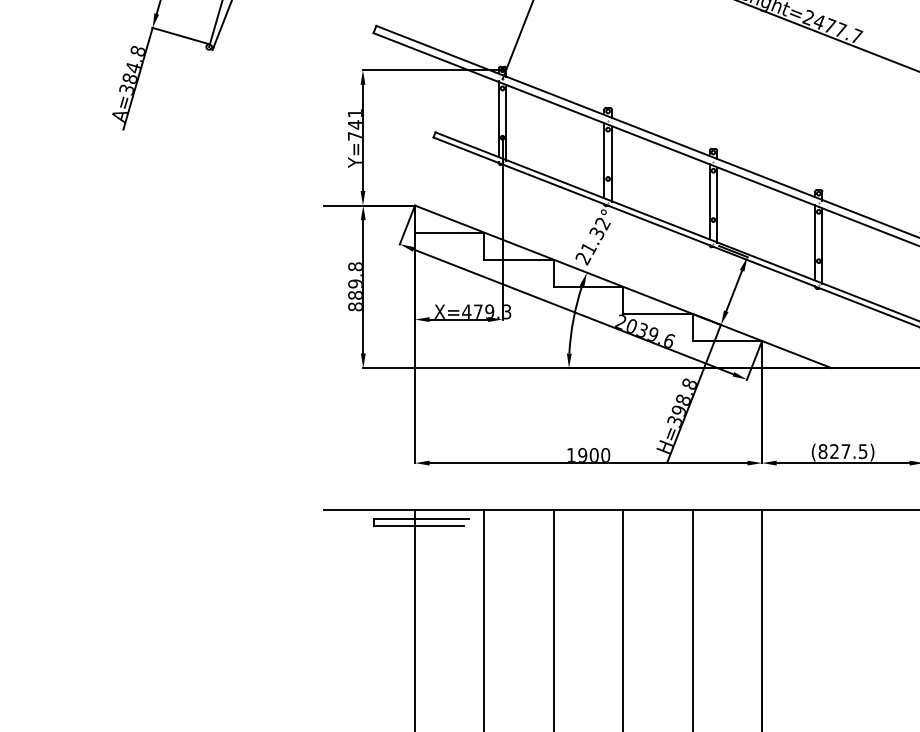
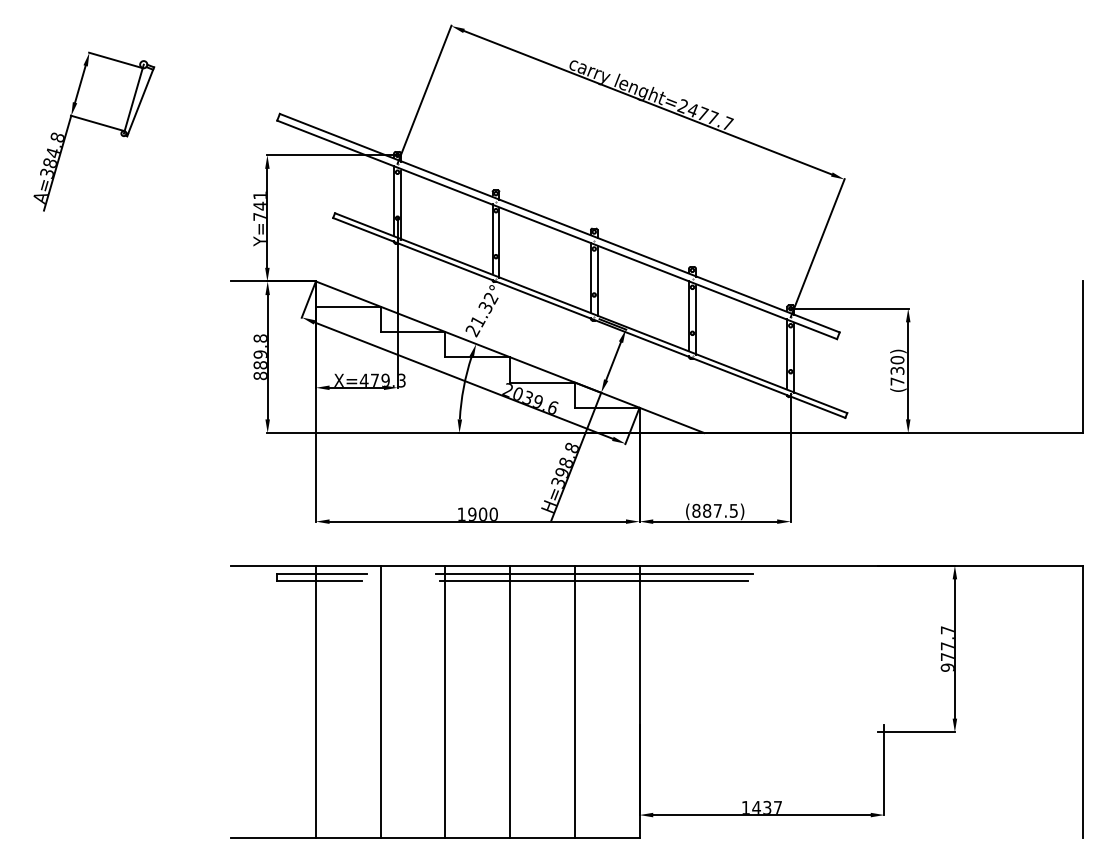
text: (834, 451) -> (707, 510), (827.5) -> (887.5)
line: (712, 518) -> (593, 573), added
line: (713, 526) -> (594, 580), added

